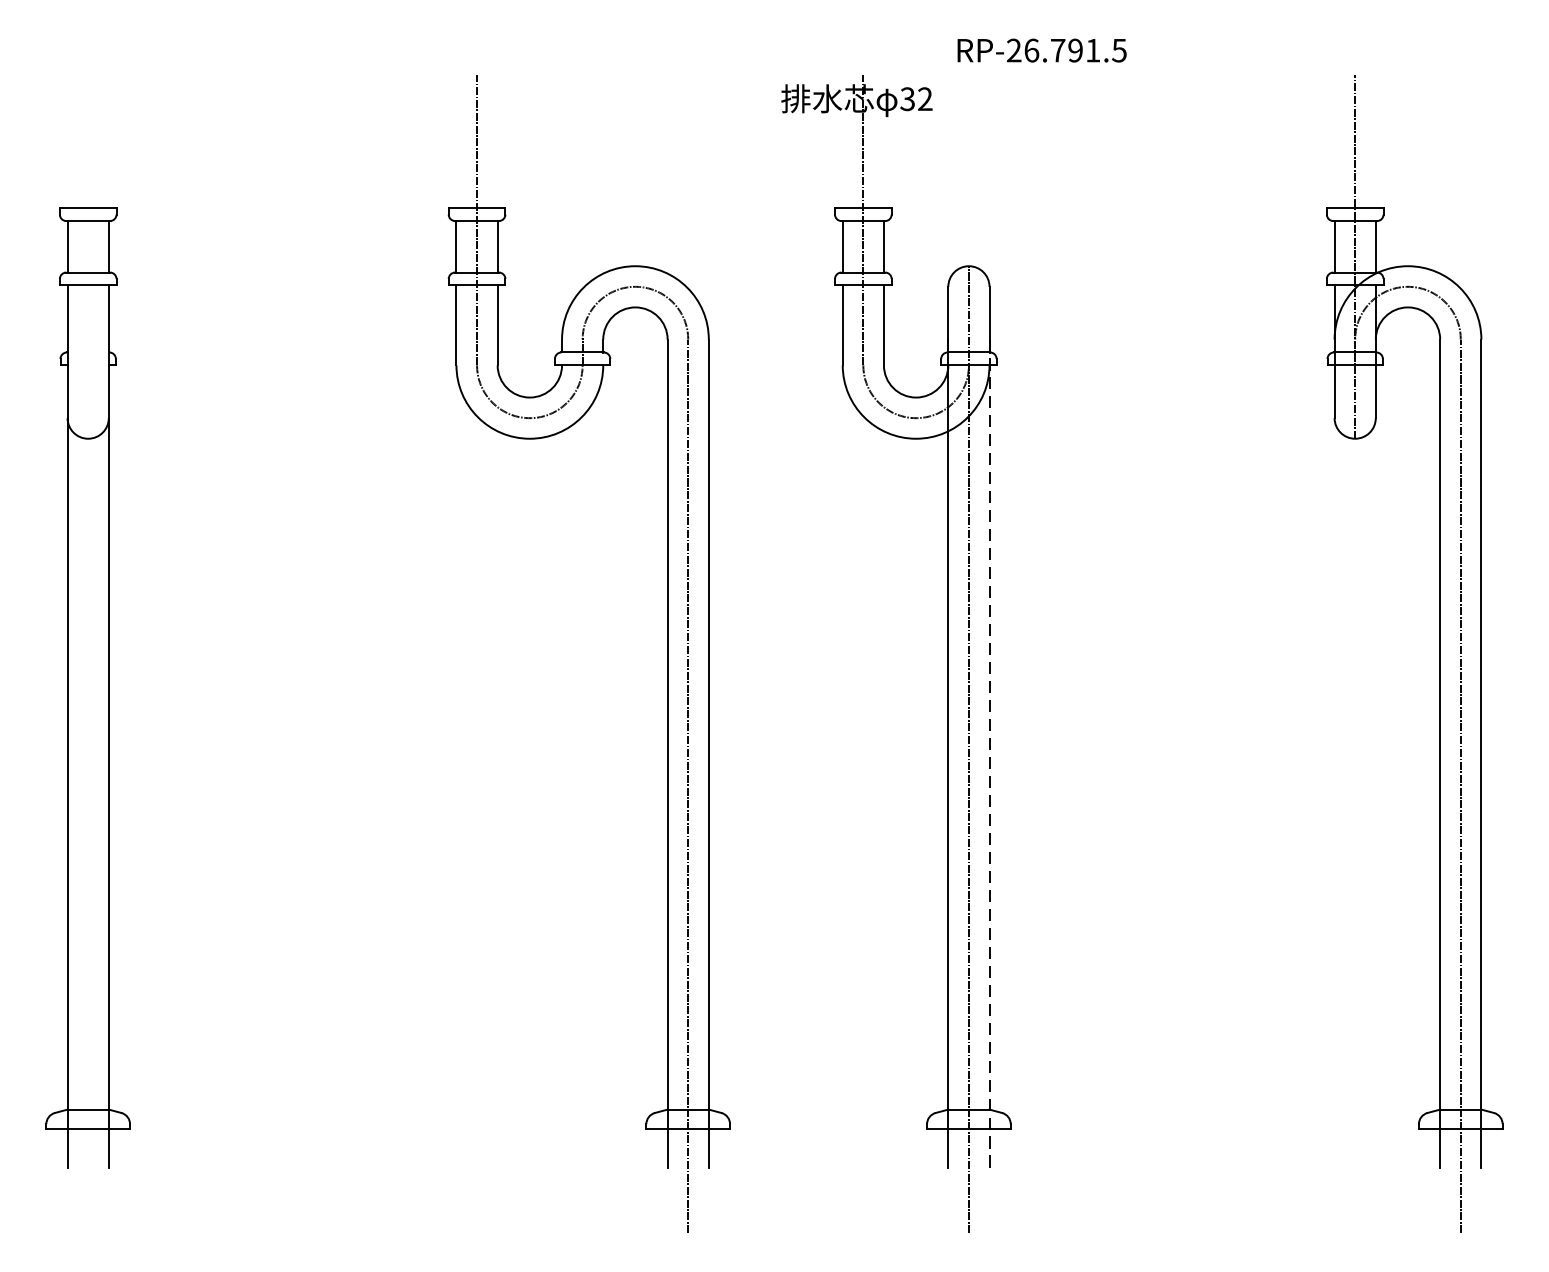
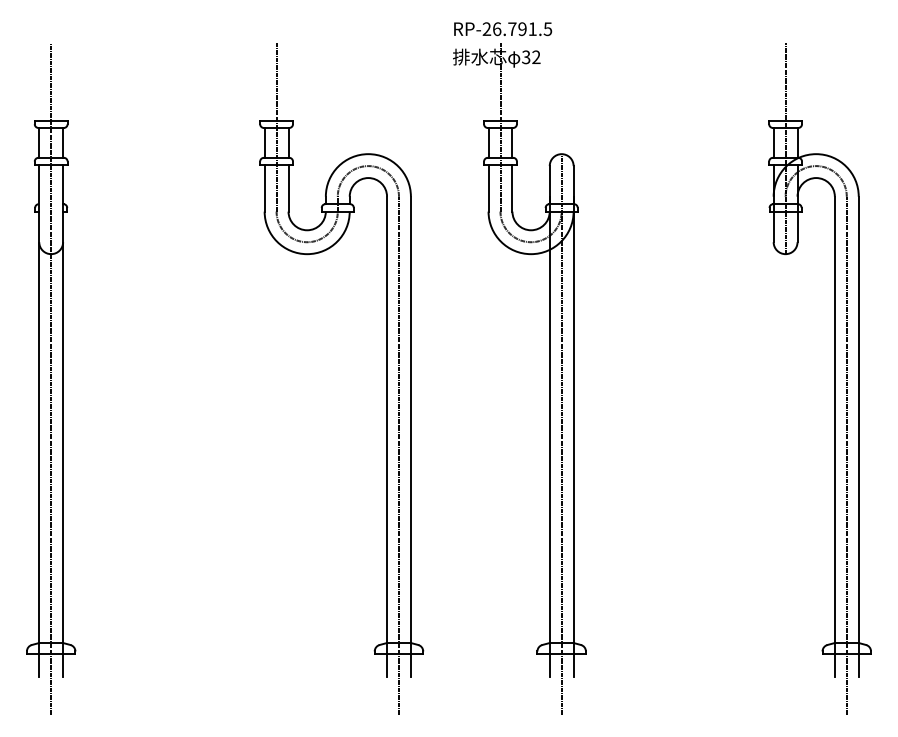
text: (1042, 51) -> (503, 29), moved
line: (88, 653) -> (51, 378), added
line: (989, 753) -> (573, 436), dashed -> solid

